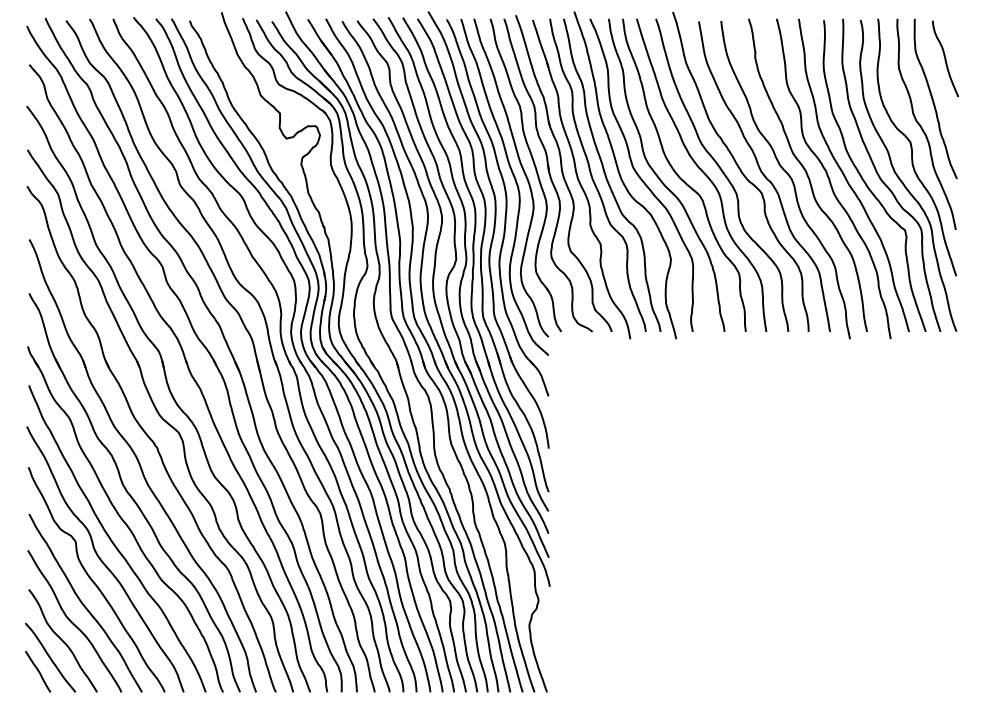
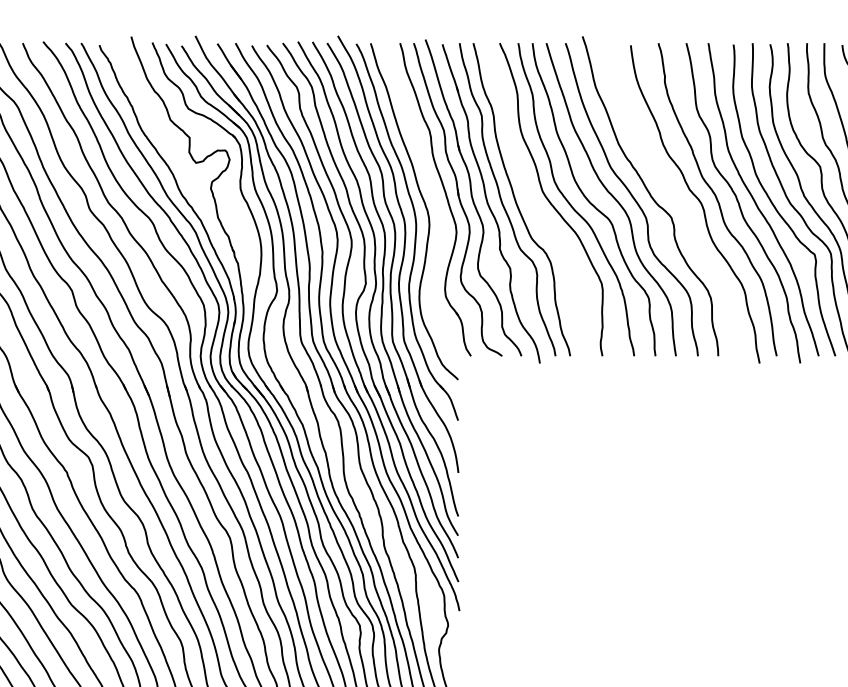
curve: (522, 170) -> (432, 194), removed
curve: (621, 176) -> (531, 200), removed
curve: (764, 176) -> (674, 200), removed

